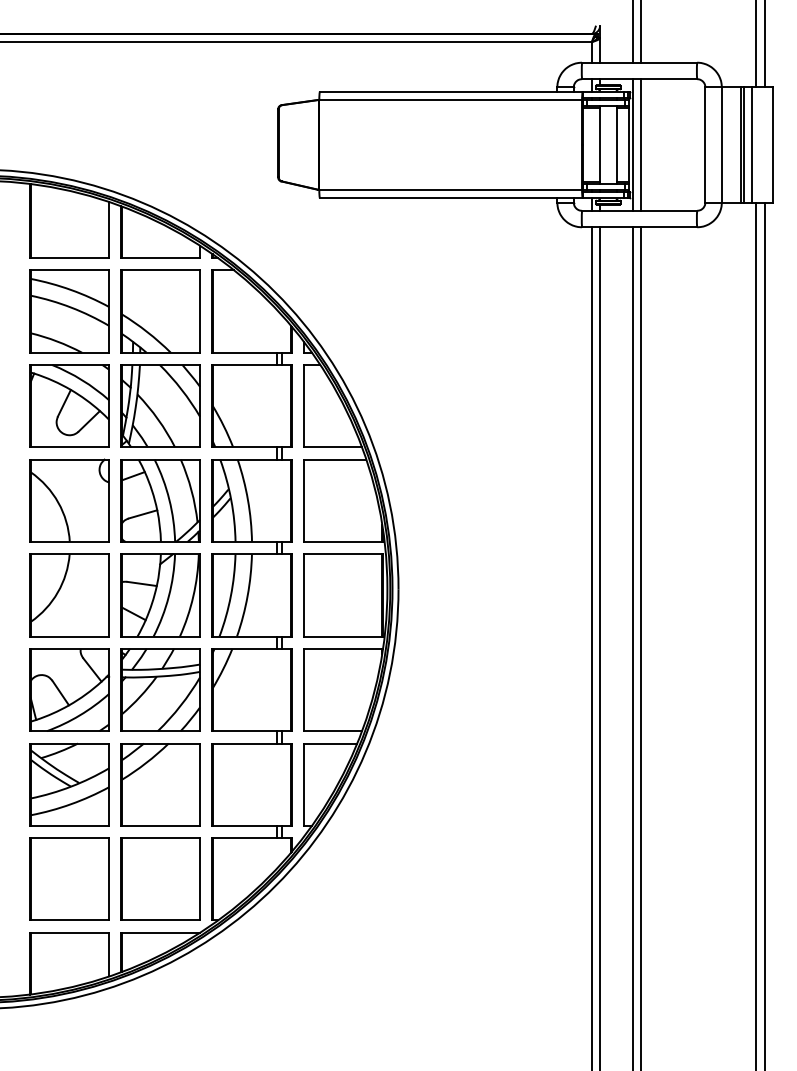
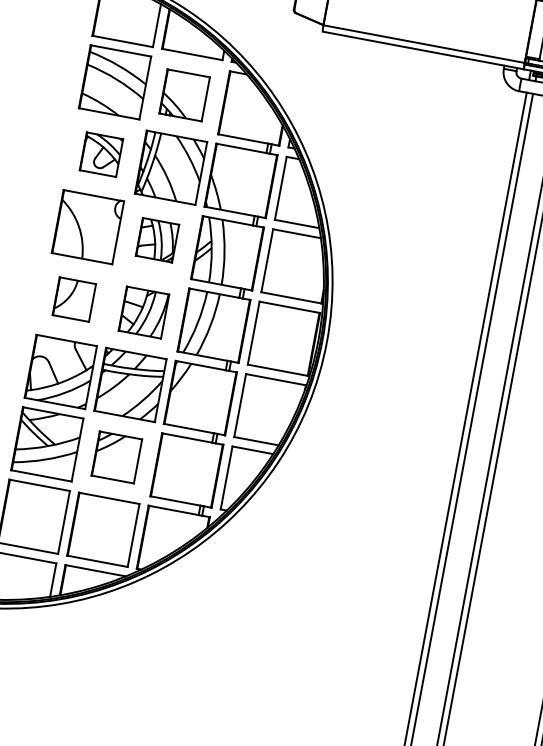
part: (160, 311) -> (184, 95), size x0.7
part: (69, 405) -> (101, 154), size x0.6
part: (160, 500) -> (157, 239), size x0.6
part: (69, 595) -> (74, 299), size x0.6
part: (160, 595) -> (143, 312), size x0.7
part: (160, 784) -> (116, 457), size x0.7

